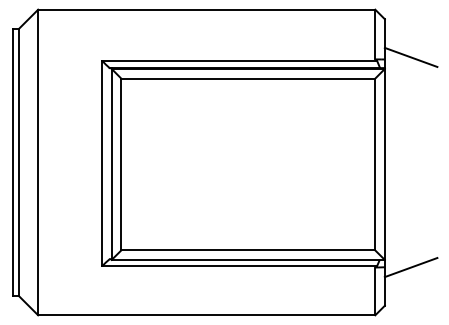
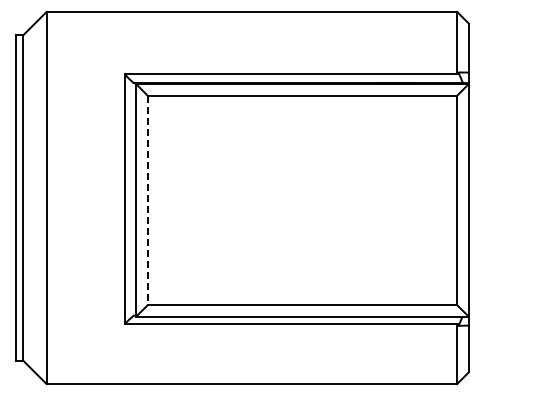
line: (410, 56) -> (500, 69), removed
line: (121, 164) -> (147, 200), solid -> dashed
line: (410, 267) -> (500, 325), removed

